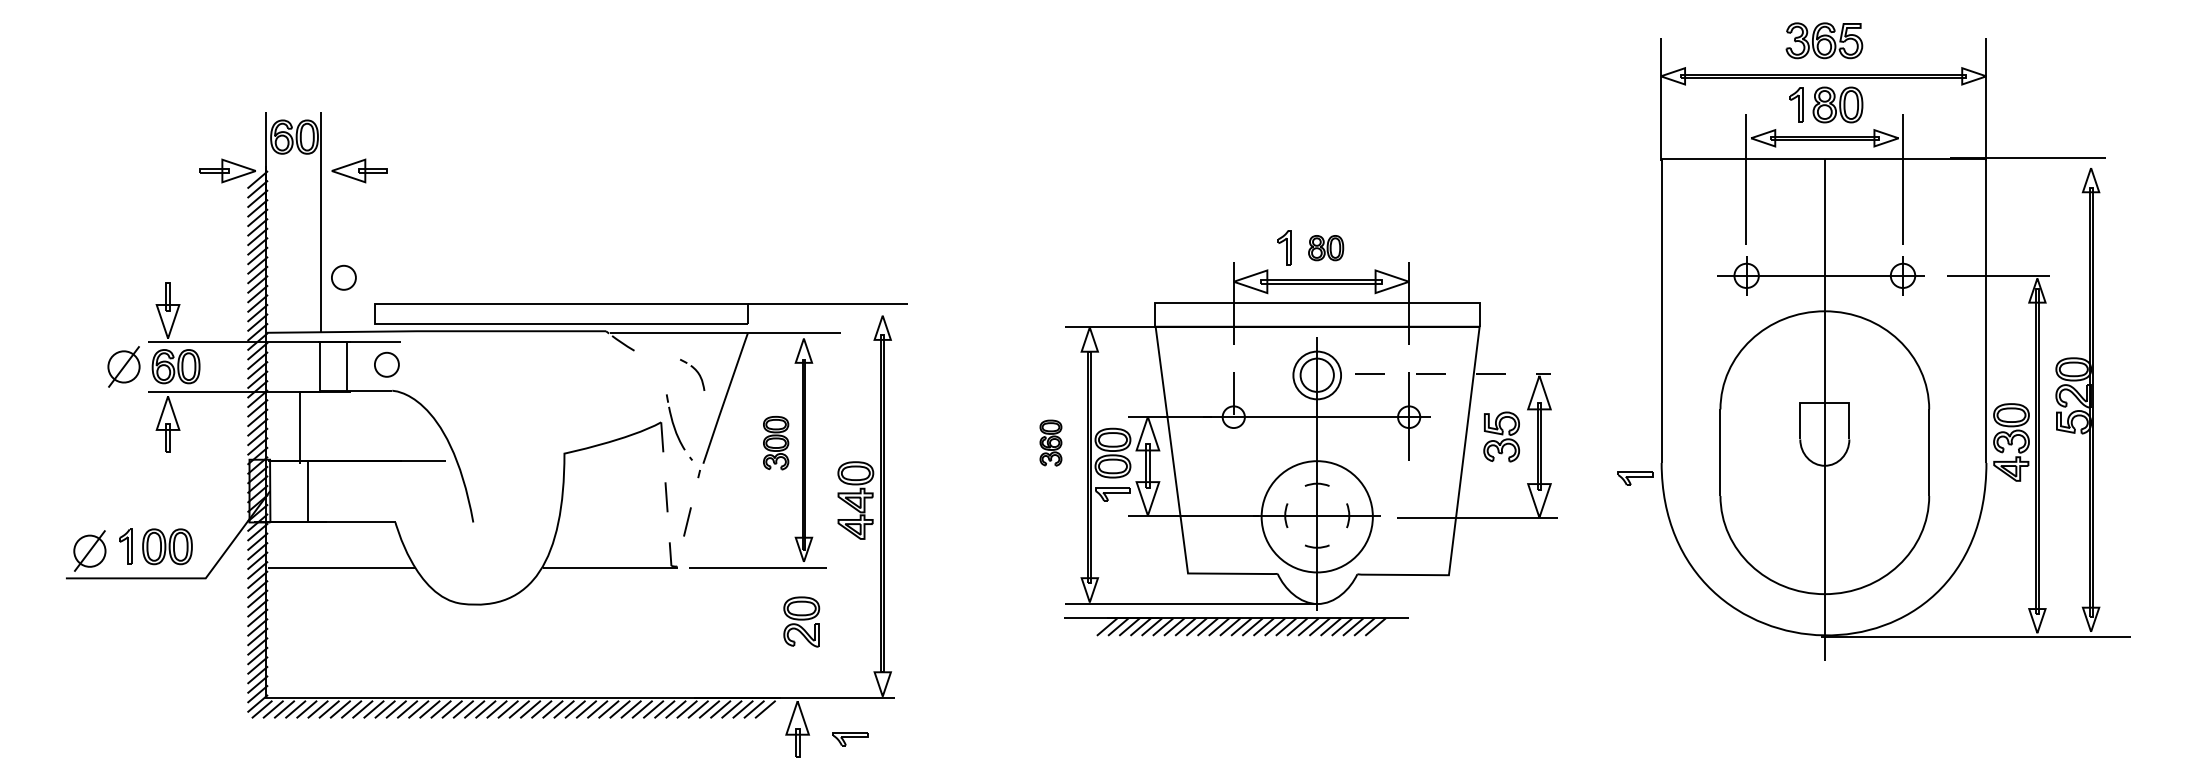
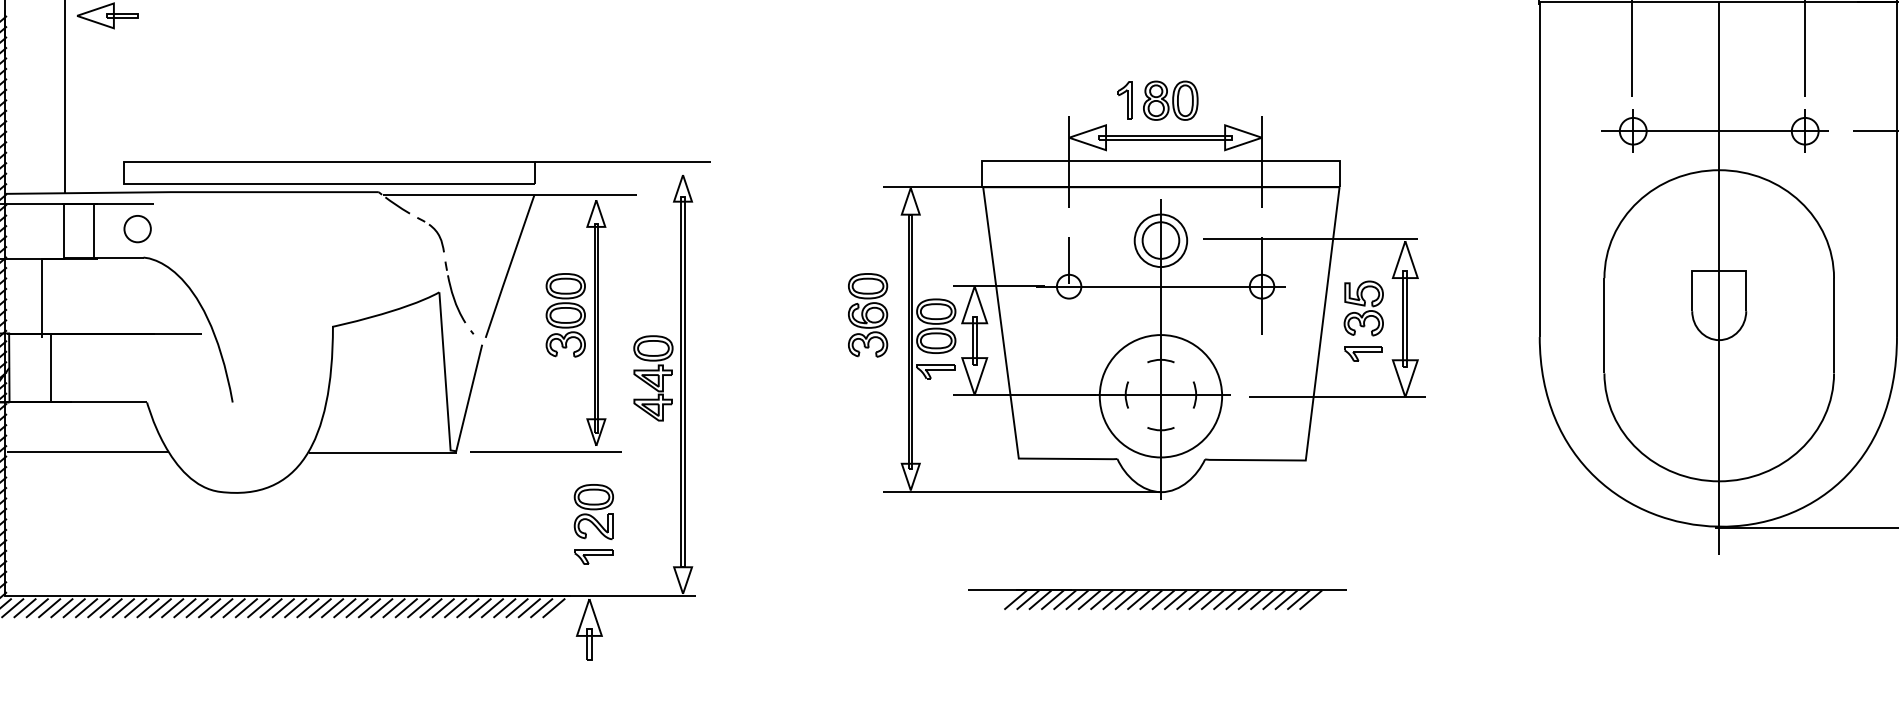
part: (1325, 247) -> (1170, 100), size x1.43
part: (343, 277) -> (89, 133), removed
line: (1453, 373) -> (1310, 238), dashed -> solid
part: (692, 374) -> (430, 234), moved
part: (775, 442) -> (565, 314), size x1.43
part: (1050, 442) -> (867, 314), size x1.67
part: (1635, 478) -> (1363, 354), moved
line: (670, 548) -> (449, 431), dashed -> solid
part: (1236, 626) -> (1157, 599), moved
part: (850, 739) -> (593, 557), moved

